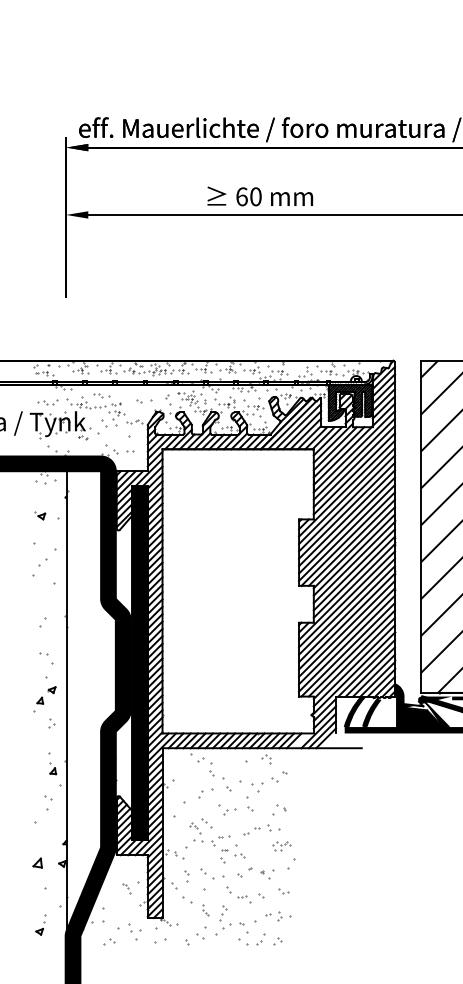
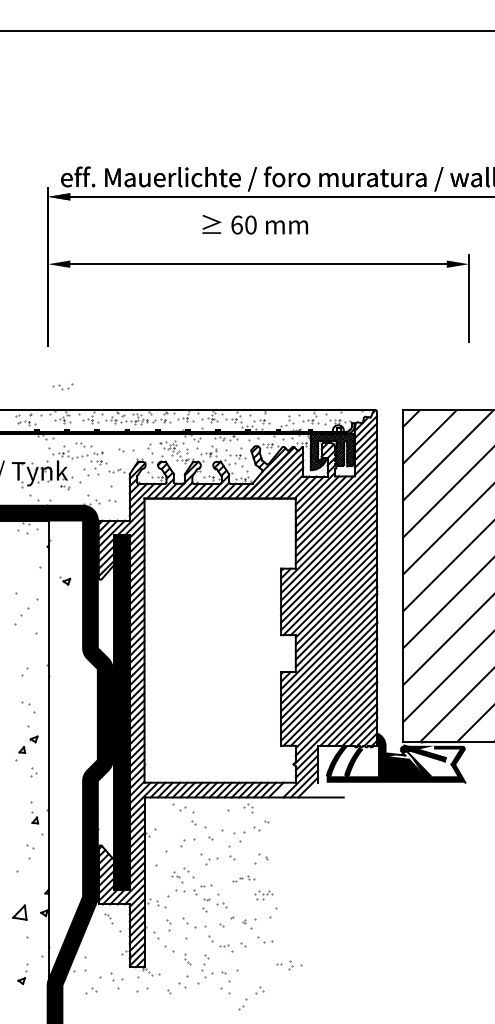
text: (260, 196) -> (255, 224), moved
part: (47, 402) -> (62, 386), moved
part: (40, 515) -> (65, 580), moved
part: (261, 829) -> (243, 878), size x0.6
part: (37, 862) -> (19, 911), size x1.6
part: (126, 888) -> (108, 918), moved
part: (283, 891) -> (265, 940), size x1.6
part: (278, 916) -> (289, 965), moved
part: (260, 939) -> (242, 1004), moved

